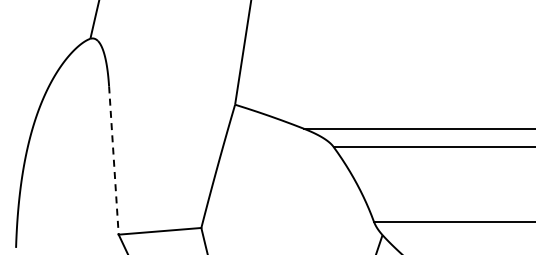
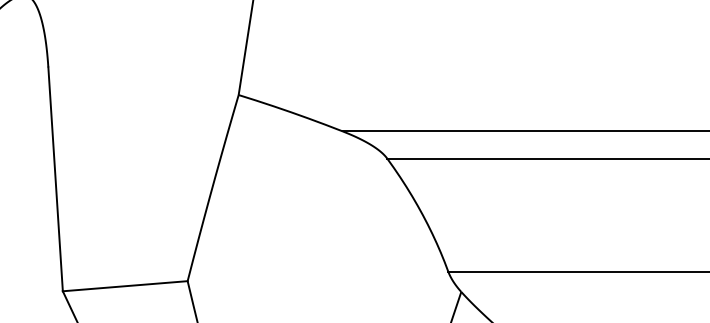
line: (113, 161) -> (55, 180), dashed -> solid

